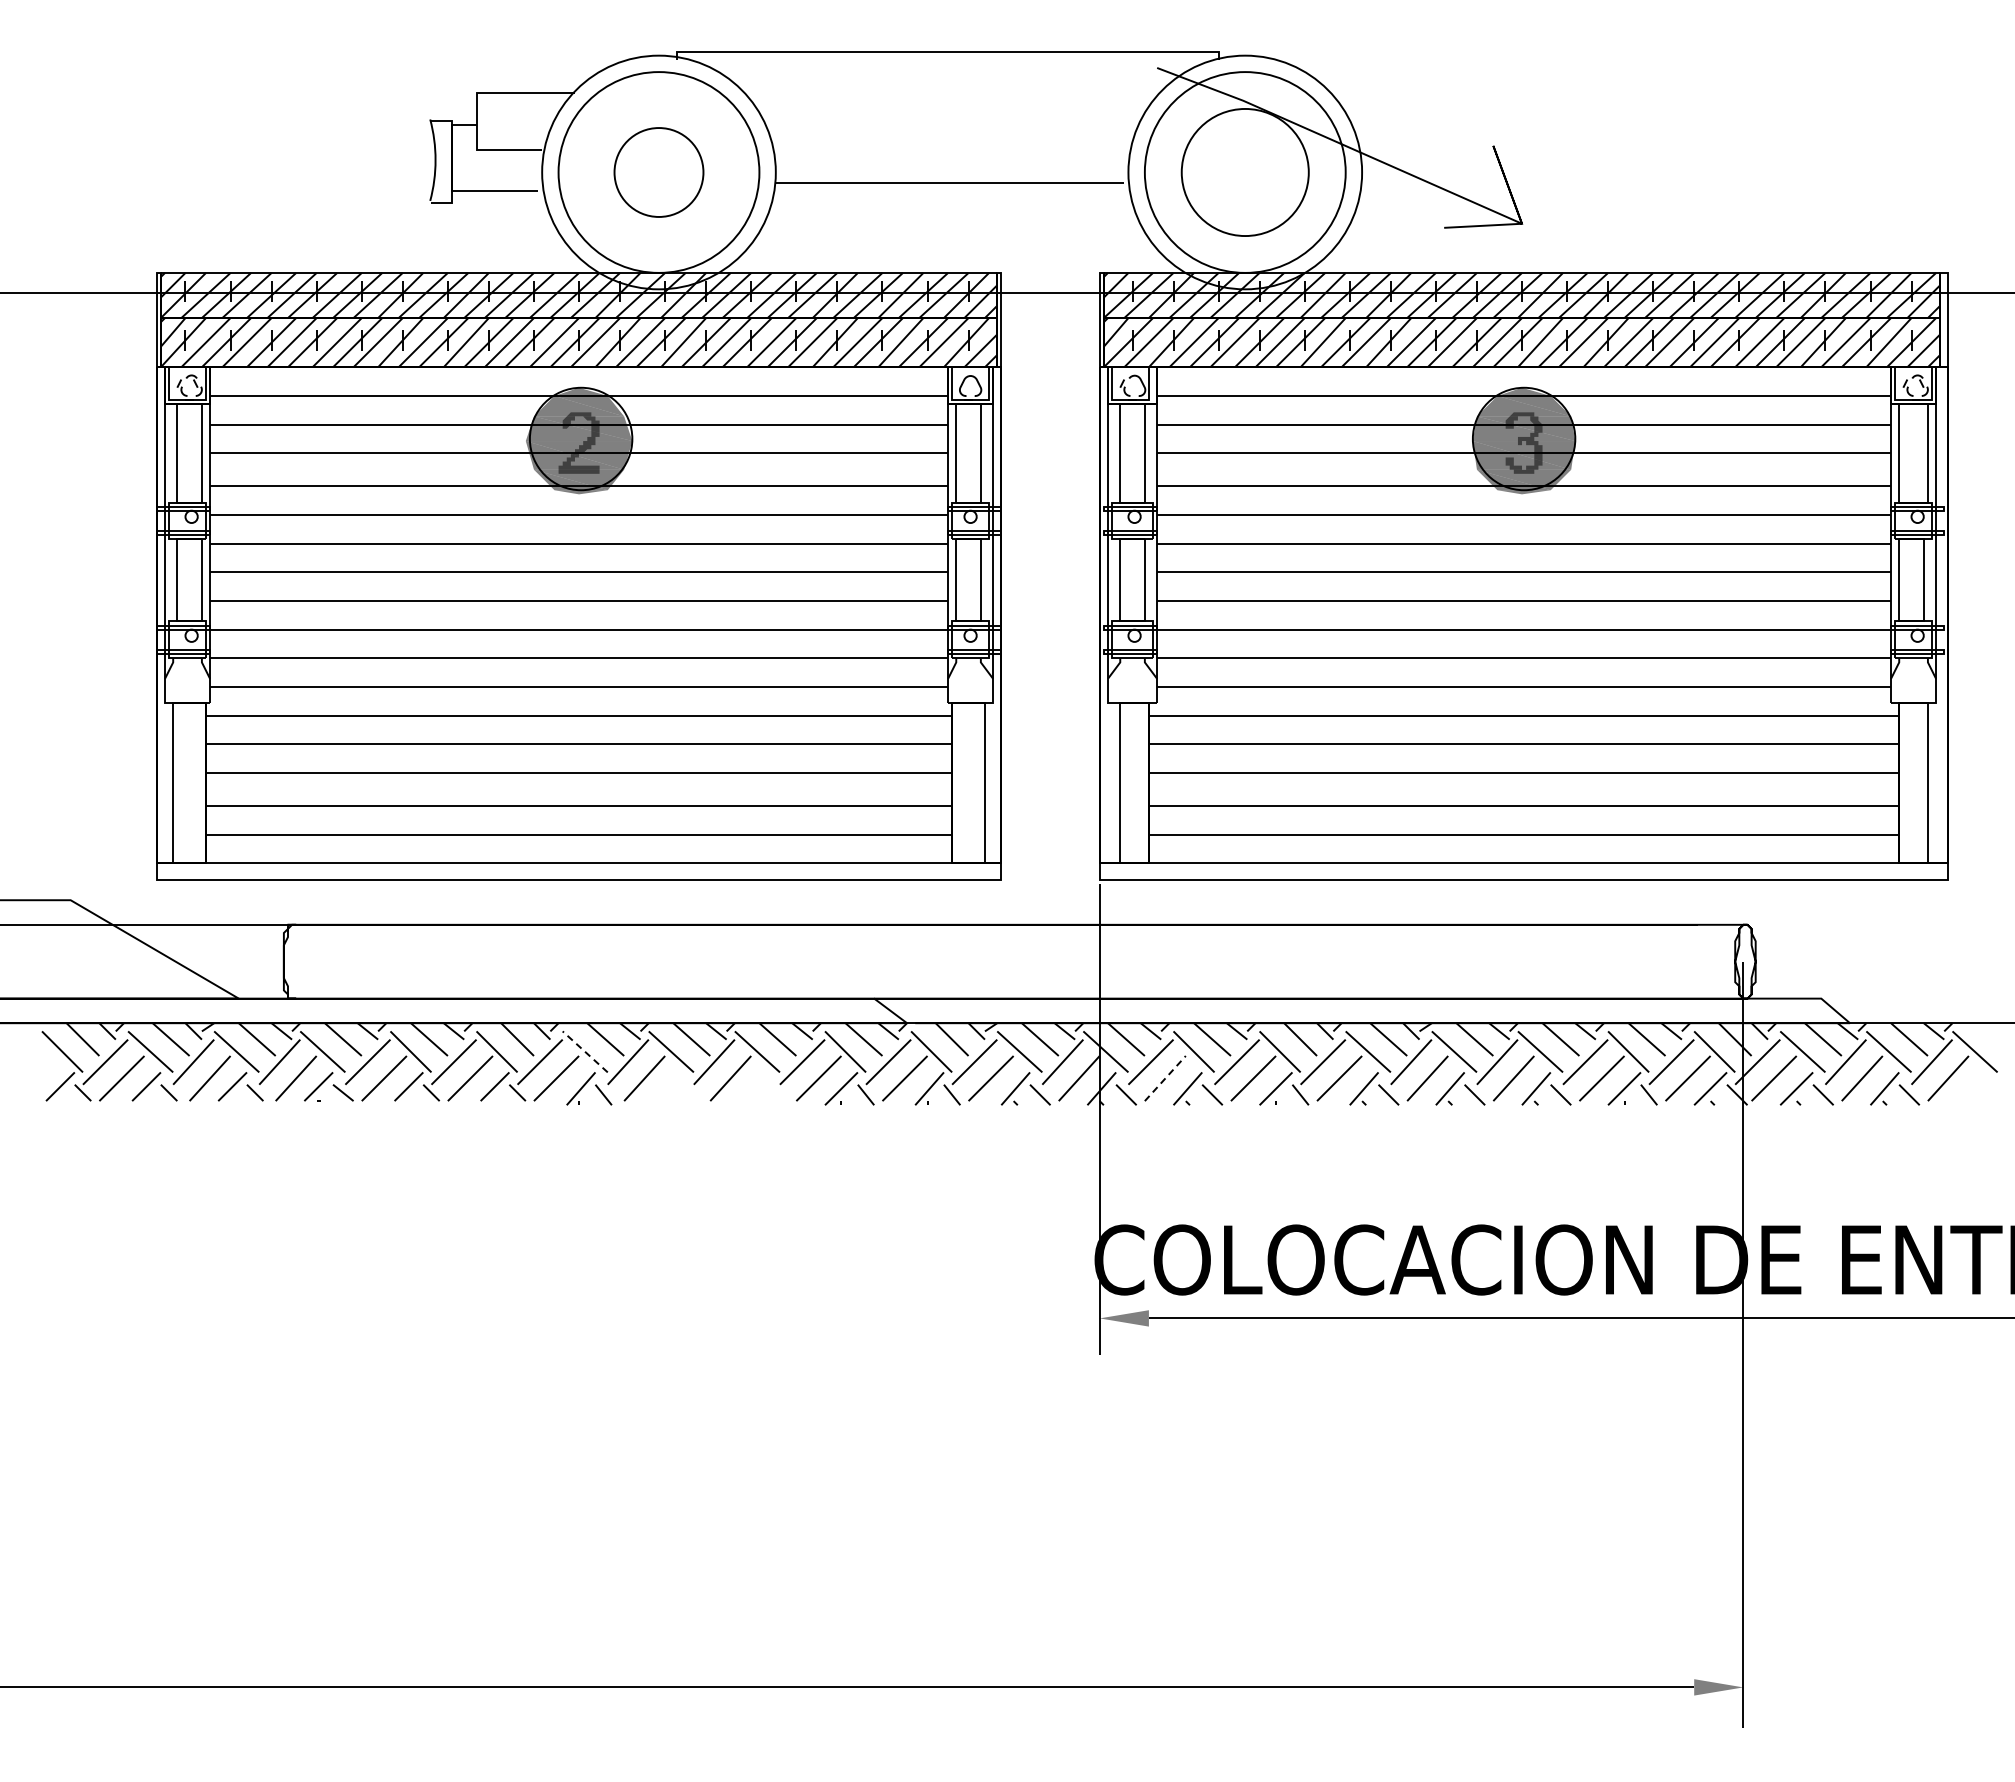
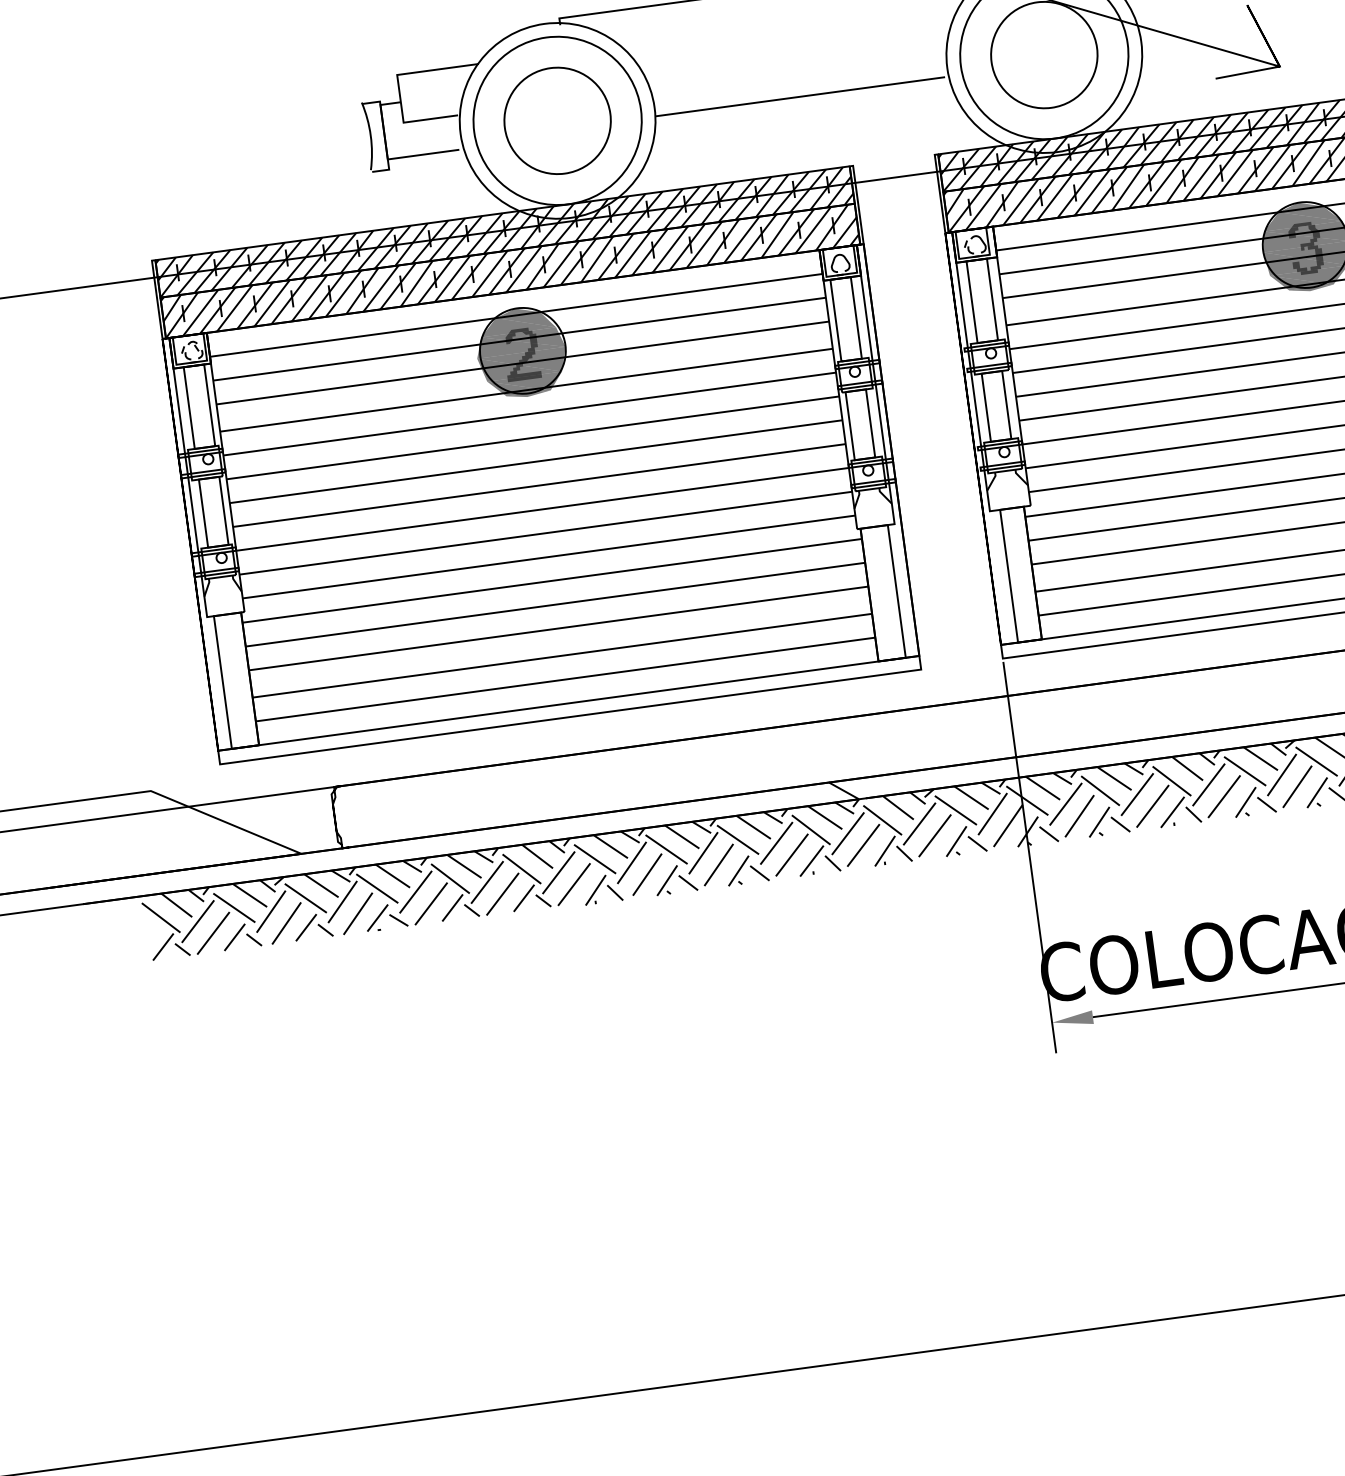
circle: (658, 172) -> (557, 120), size x1.43
line: (584, 1051) -> (594, 858), dashed -> solid
line: (1165, 1078) -> (1079, 816), dashed -> solid
part: (677, 1088) -> (675, 879), added
part: (763, 1088) -> (747, 869), added

